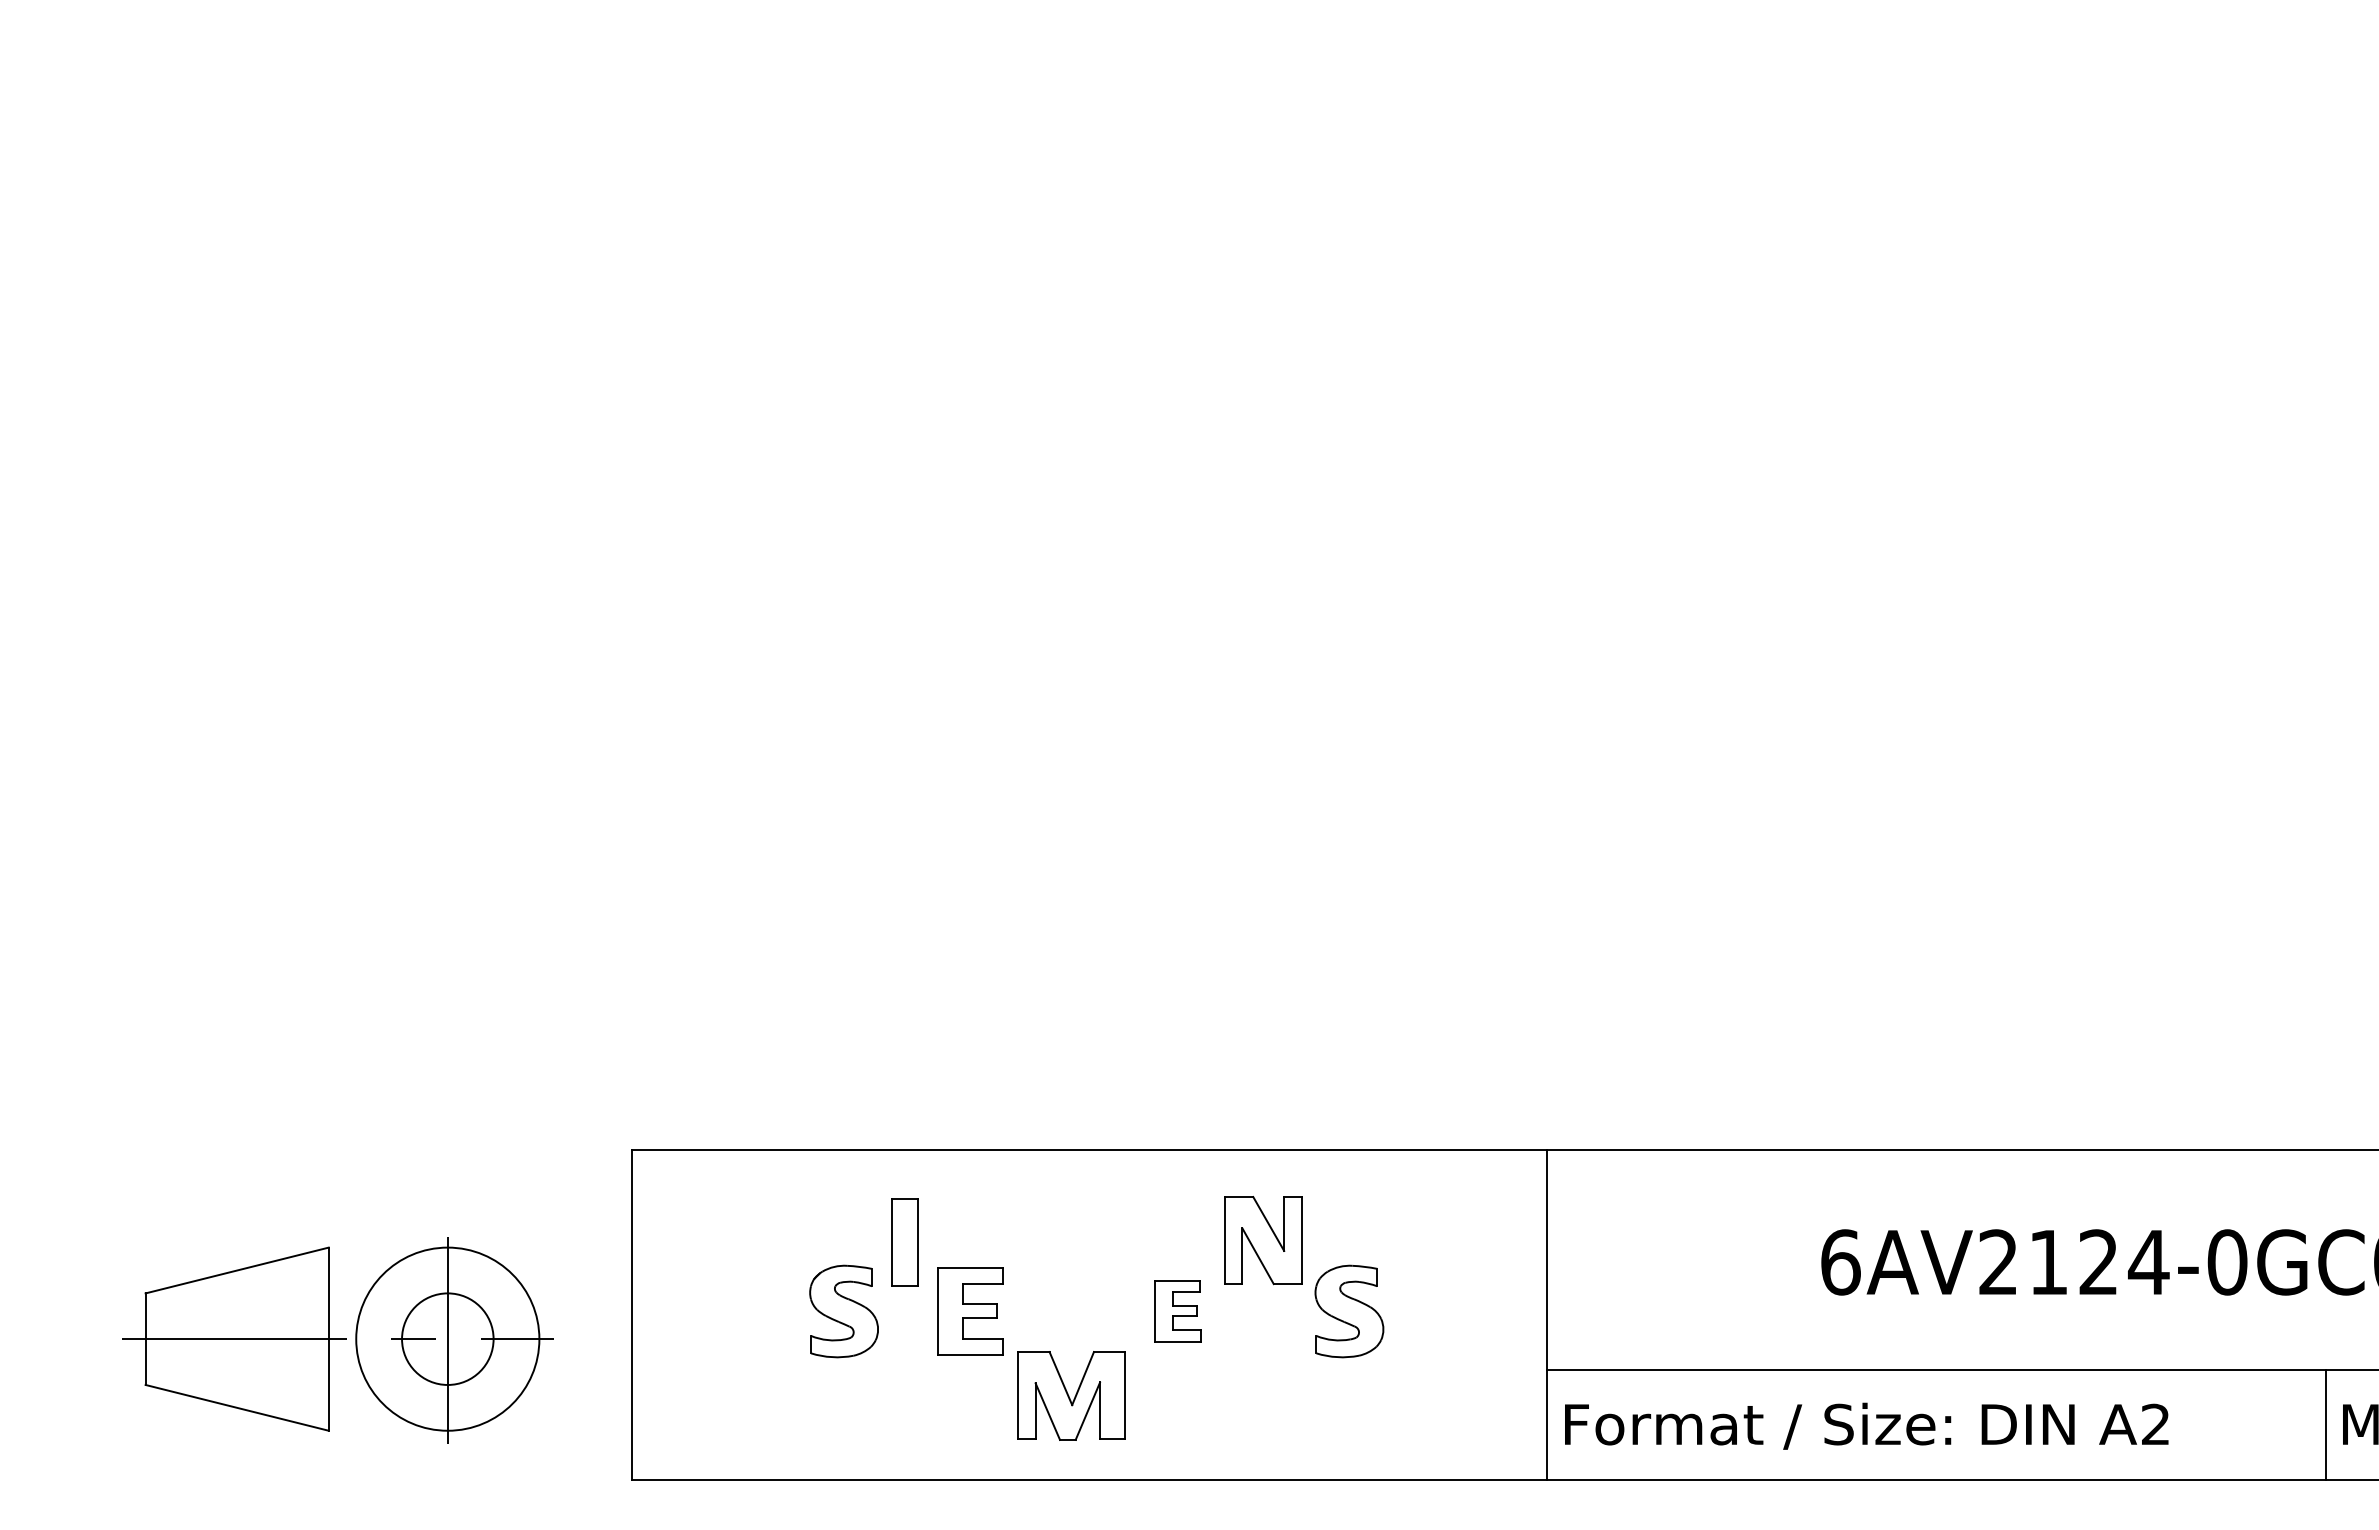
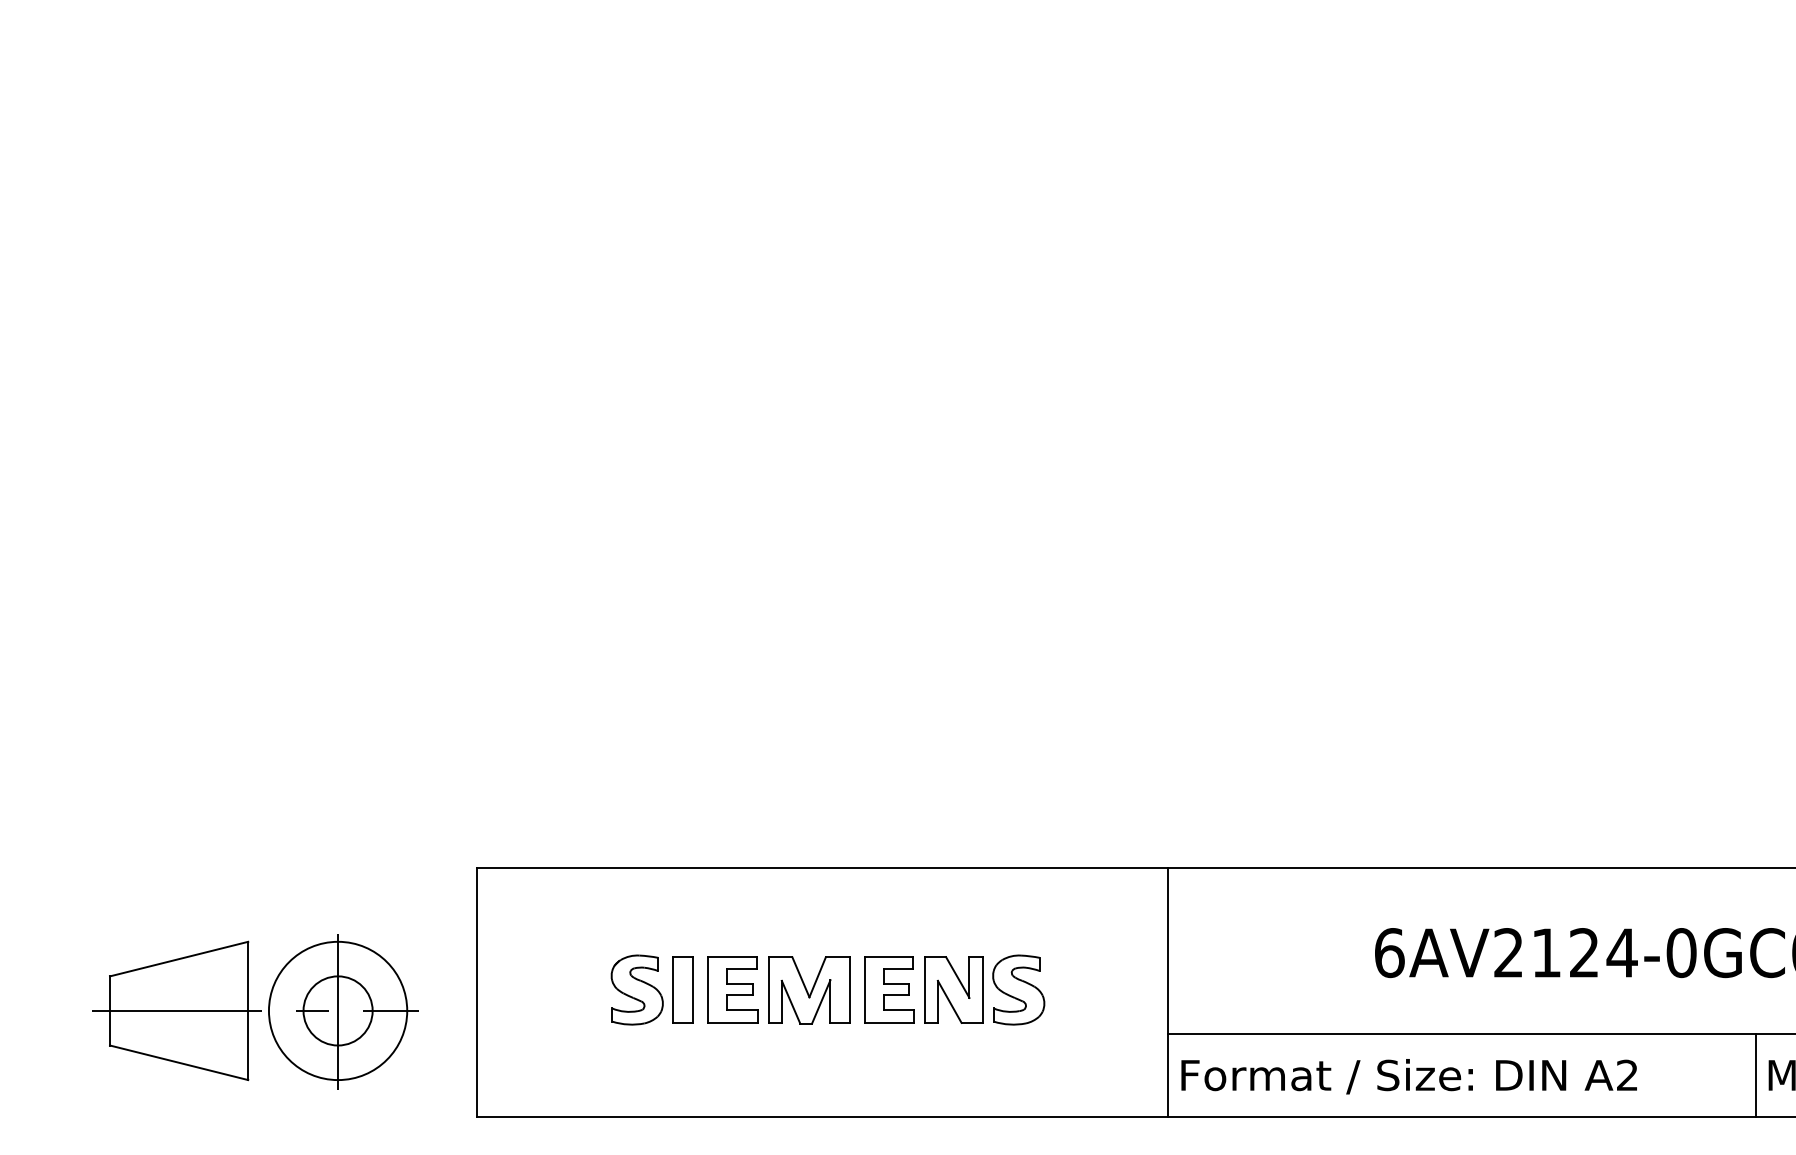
part: (1263, 1240) -> (953, 990), moved
part: (904, 1242) -> (682, 990), moved
part: (1177, 1311) -> (888, 990), size x1.43
part: (1071, 1395) -> (808, 990), moved

